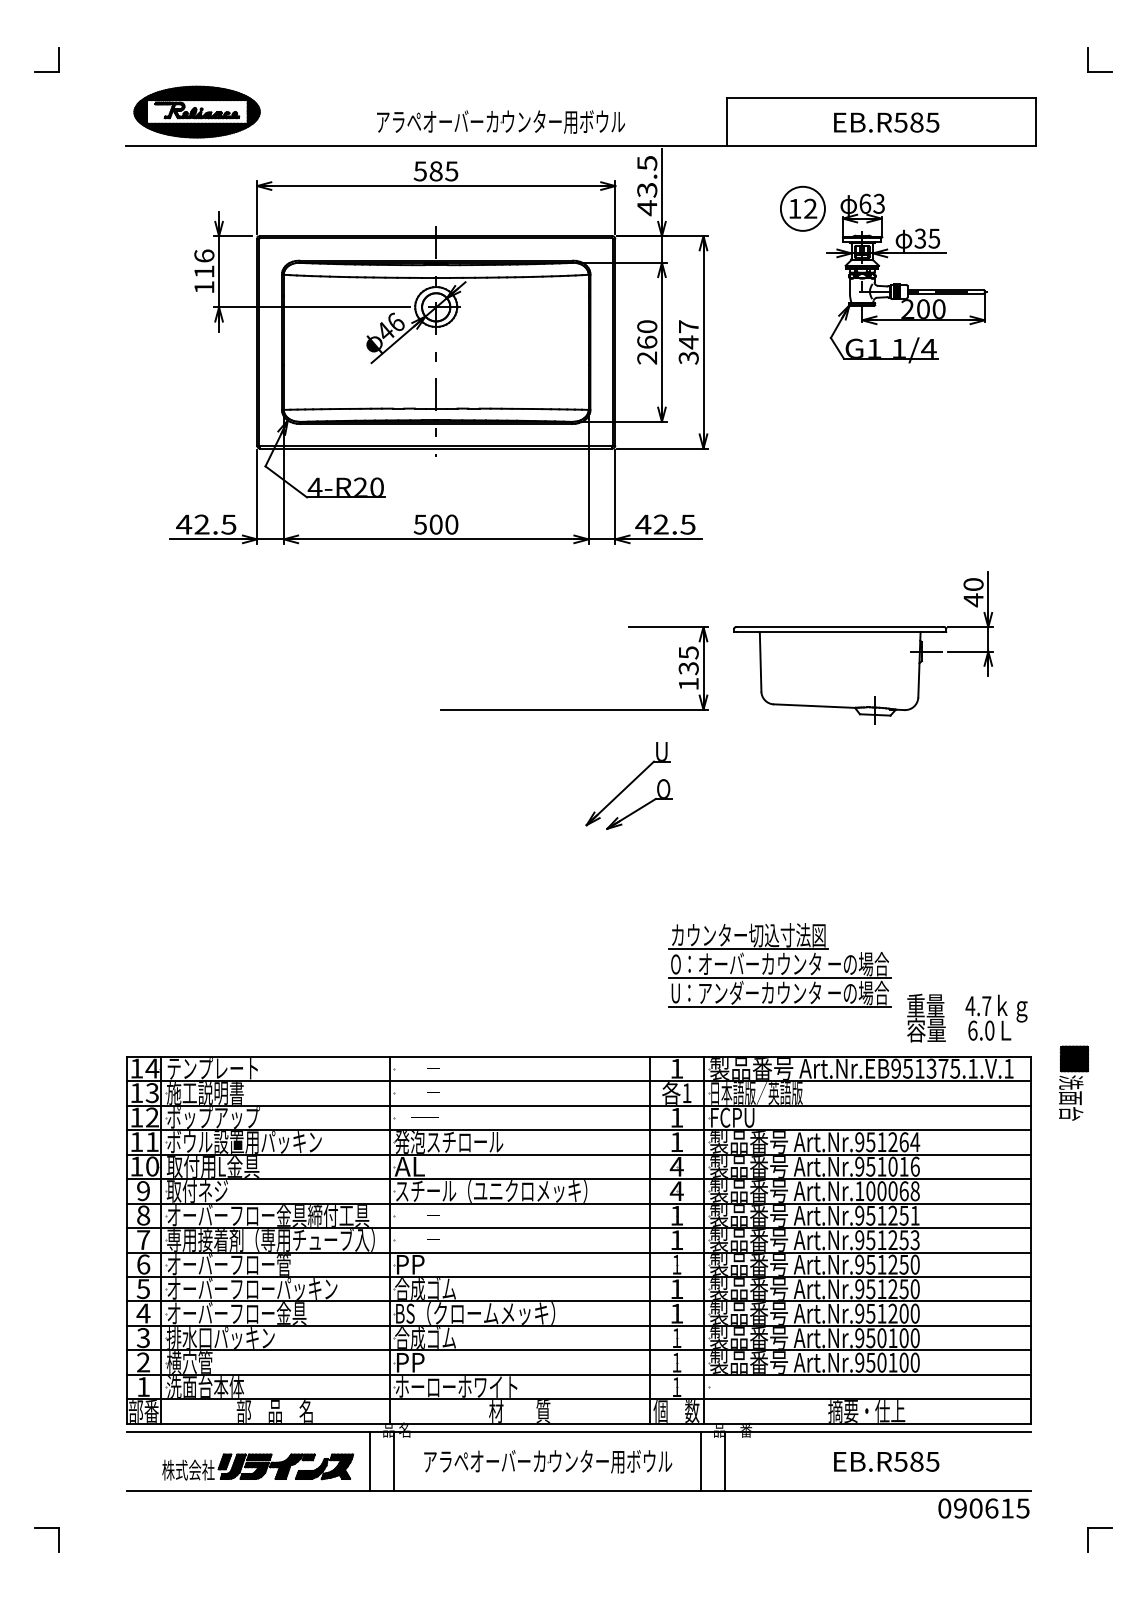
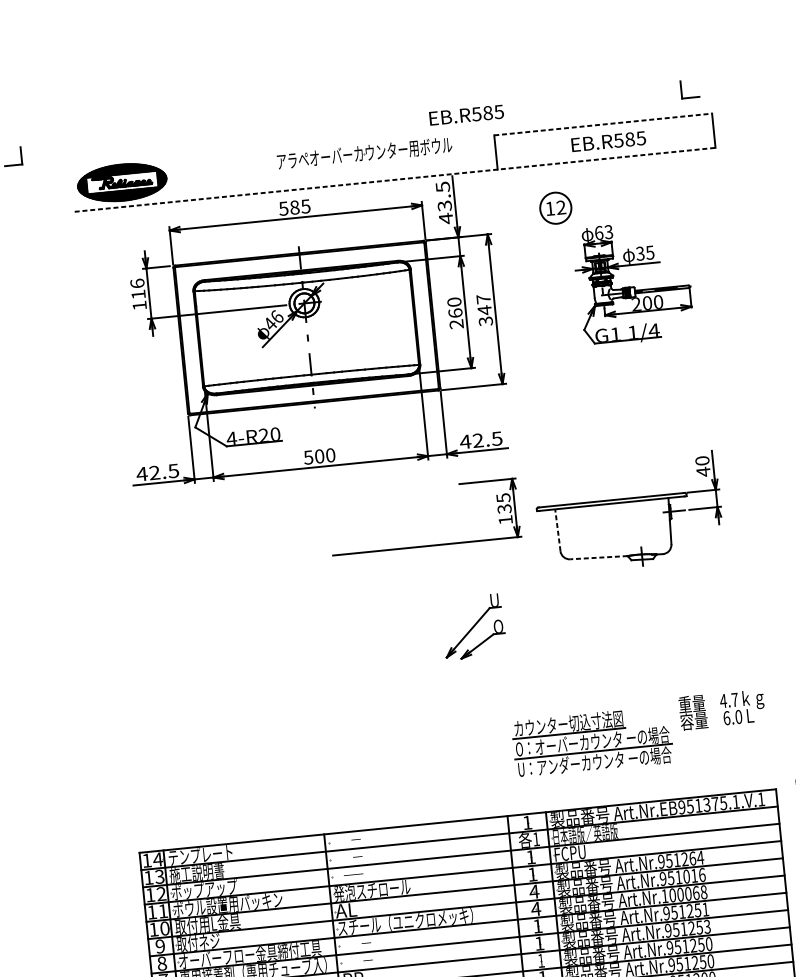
part: (1088, 59) -> (681, 89), moved
part: (690, 65) -> (466, 115), added
line: (881, 97) -> (603, 124), solid -> dashed
part: (500, 121) -> (364, 153), moved
line: (581, 146) -> (395, 179), solid -> dashed
part: (906, 278) -> (633, 282), moved
line: (760, 661) -> (557, 530), solid -> dashed
line: (814, 706) -> (598, 557), solid -> dashed
part: (574, 709) -> (427, 545), moved
line: (779, 1006) -> (595, 771), removed
text: (967, 1017) -> (722, 709), moved

